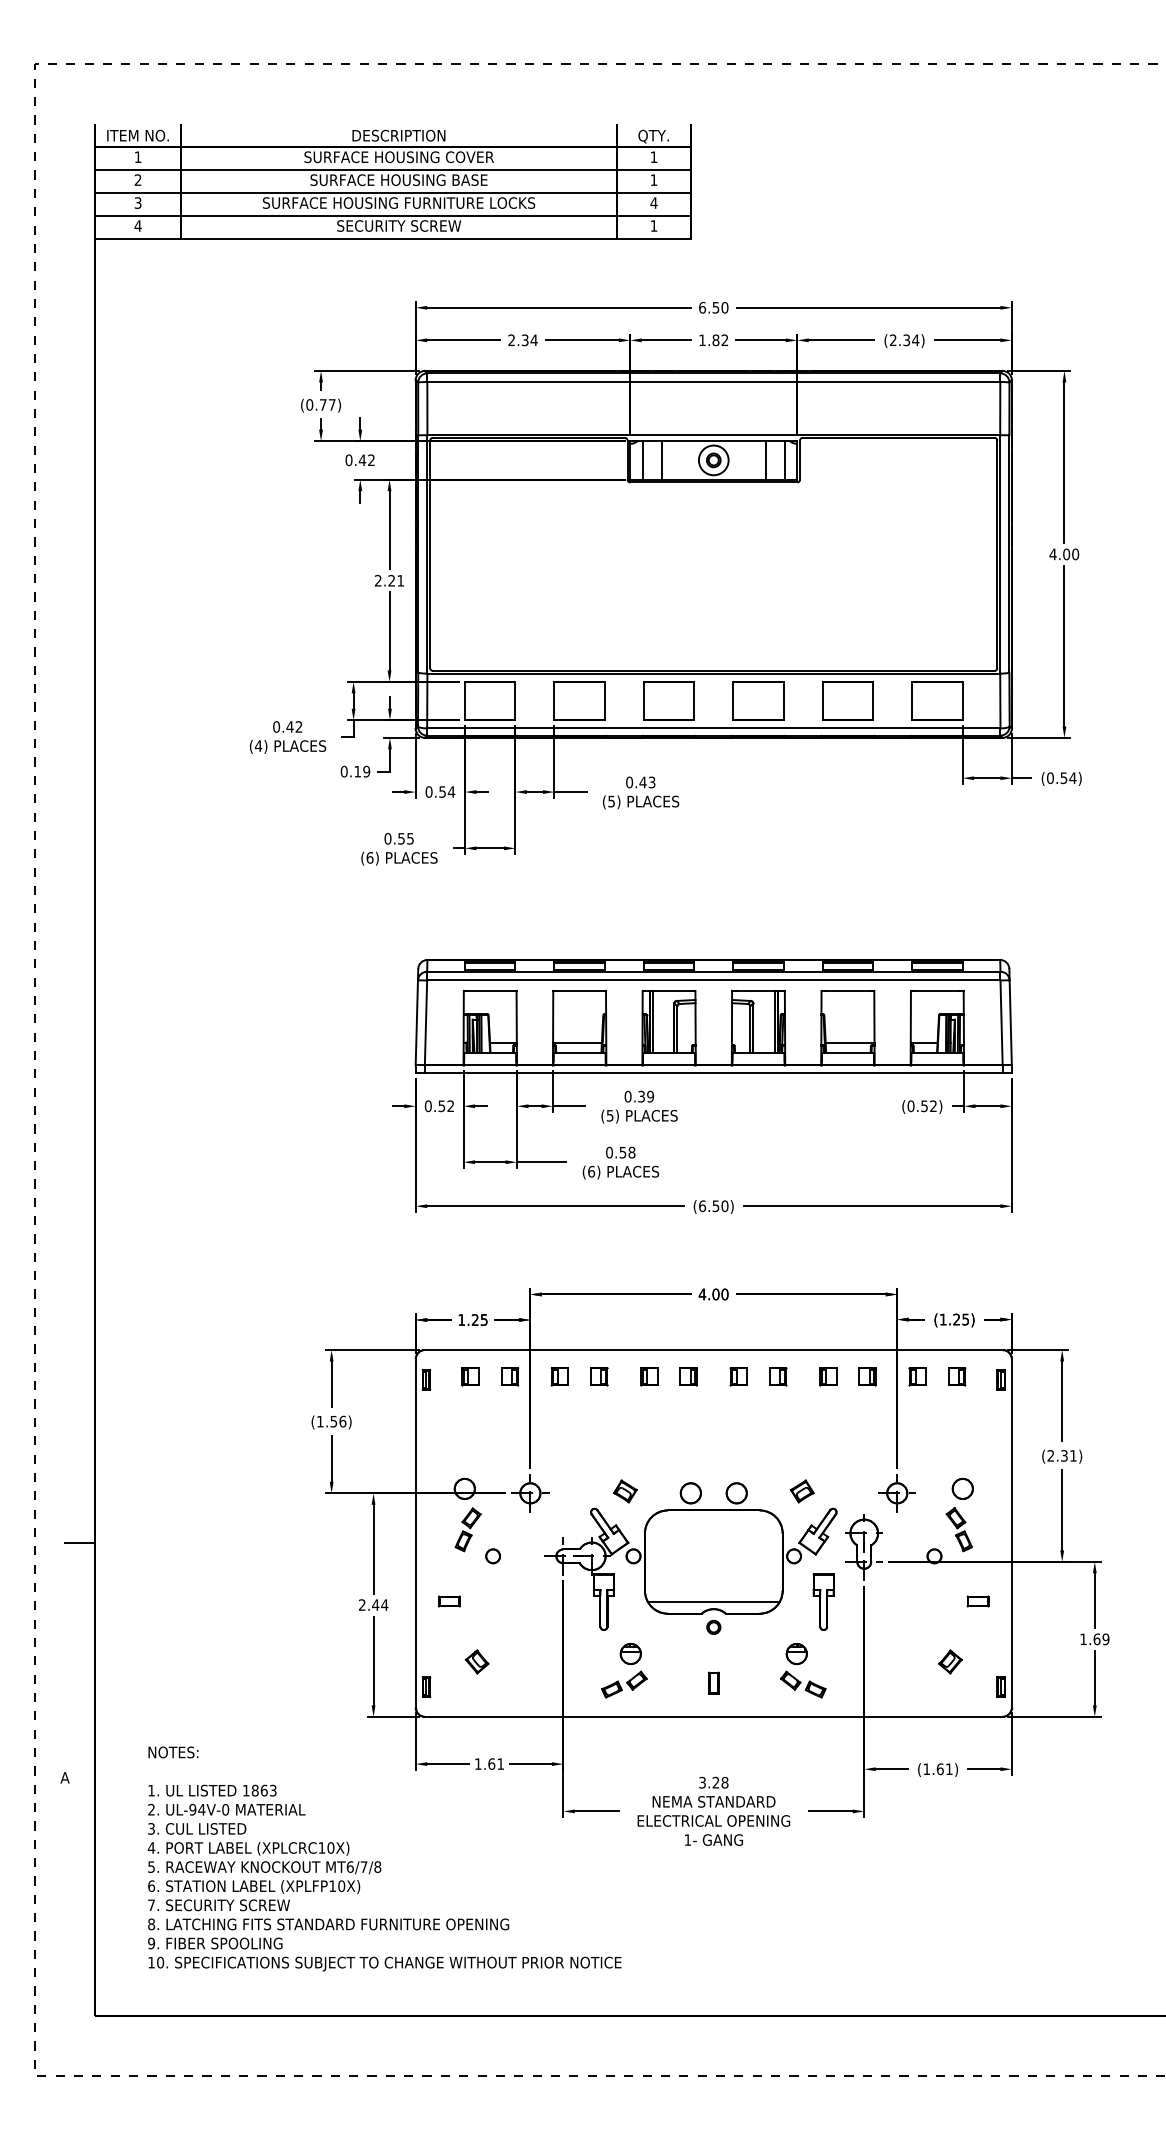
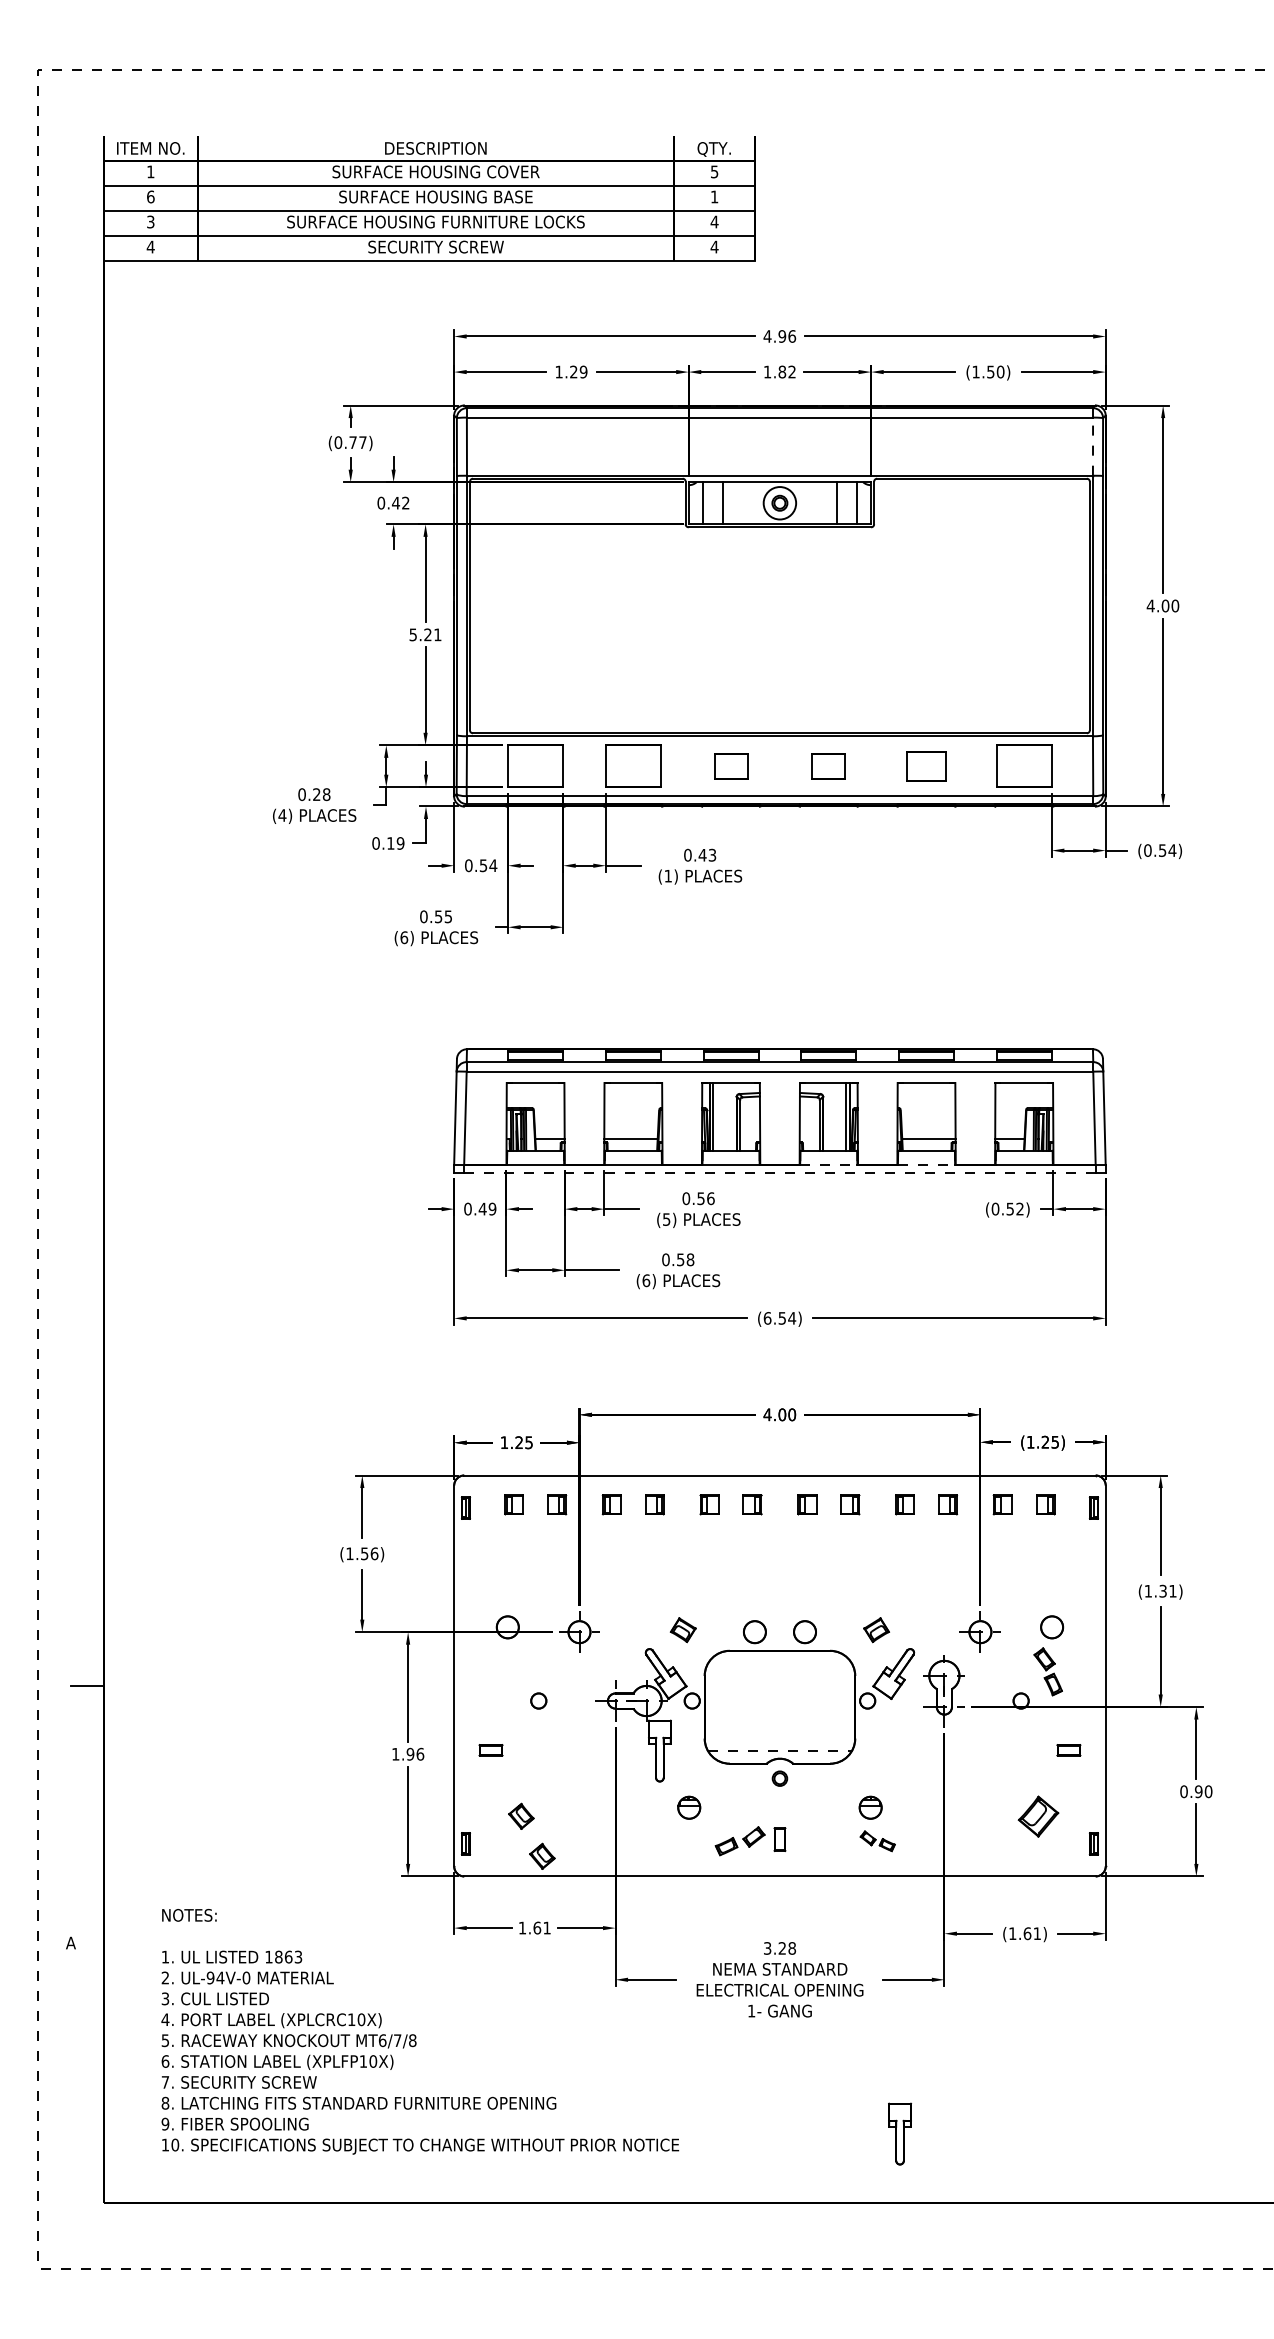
text: (653, 156) -> (714, 171), 1 -> 5
text: (137, 179) -> (150, 196), 2 -> 6
text: (653, 225) -> (714, 246), 1 -> 4
text: (713, 307) -> (779, 336), 6.50 -> 4.96
text: (523, 339) -> (571, 371), 2.34 -> 1.29
text: (904, 339) -> (988, 371), (2.34) -> (1.50)
line: (1000, 408) -> (1093, 446), solid -> dashed
text: (377, 580) -> (412, 634), 2.21 -> 5.21
part: (669, 700) -> (731, 765), size x0.6
part: (758, 700) -> (828, 765), size x0.6
part: (847, 700) -> (926, 765), size x0.7
text: (294, 726) -> (321, 794), 0.42 -> 0.28
text: (610, 801) -> (667, 876), (5) -> (1)
line: (758, 1065) -> (828, 1164), solid -> dashed
line: (847, 1065) -> (926, 1164), solid -> dashed
line: (713, 1072) -> (779, 1172), solid -> dashed
text: (645, 1096) -> (705, 1198), 0.39 -> 0.56
text: (446, 1105) -> (487, 1208), 0.52 -> 0.49
text: (725, 1206) -> (792, 1318), (6.50) -> (6.54)
text: (1050, 1455) -> (1147, 1590), (2.31) -> (1.31)
part: (468, 1529) -> (511, 1671), removed
part: (823, 1601) -> (899, 2133), moved
line: (713, 1602) -> (779, 1751), solid -> dashed
text: (373, 1604) -> (408, 1753), 2.44 -> 1.96
text: (1094, 1639) -> (1196, 1791), 1.69 -> 0.90
part: (950, 1661) -> (1038, 1815), size x1.6
part: (623, 1684) -> (739, 1841), moved
part: (803, 1684) -> (877, 1841), size x0.7
part: (496, 1697) -> (542, 1855), added

